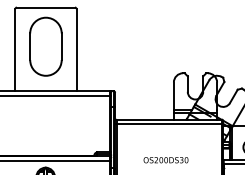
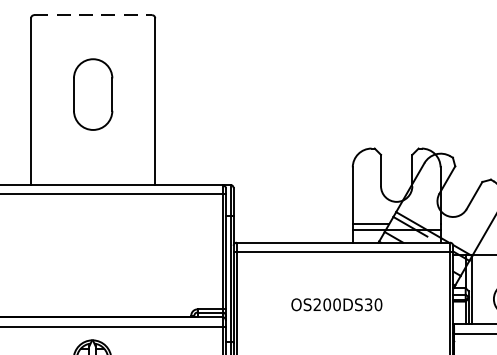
line: (46, 7) -> (94, 15), solid -> dashed
part: (45, 46) -> (92, 94), size x0.6
text: (165, 160) -> (335, 305), moved

